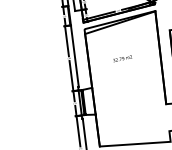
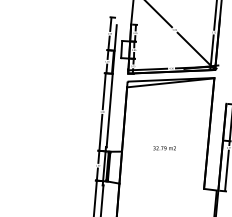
text: (122, 58) -> (164, 148), moved

